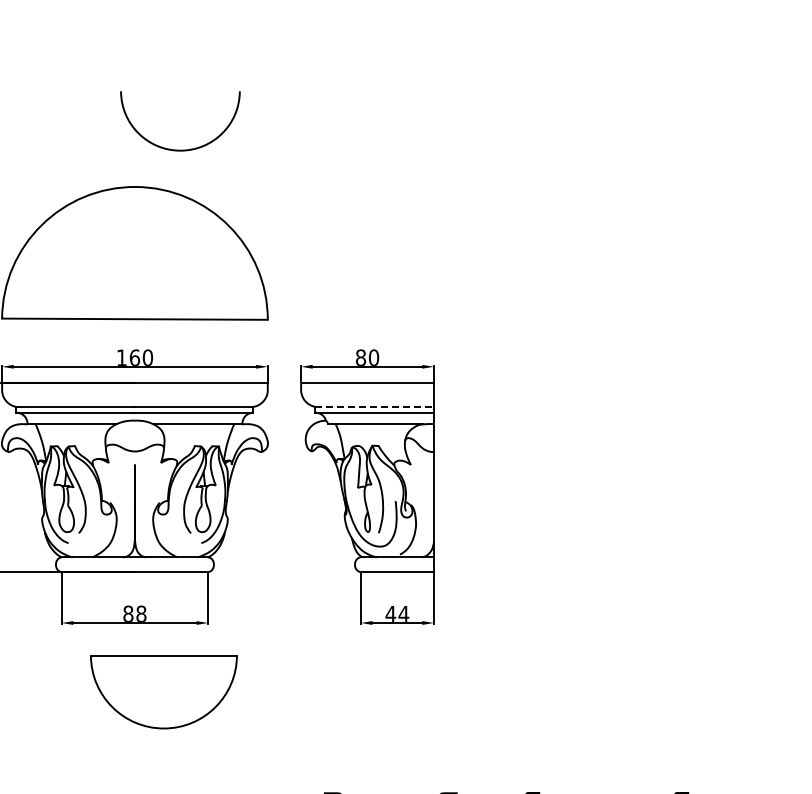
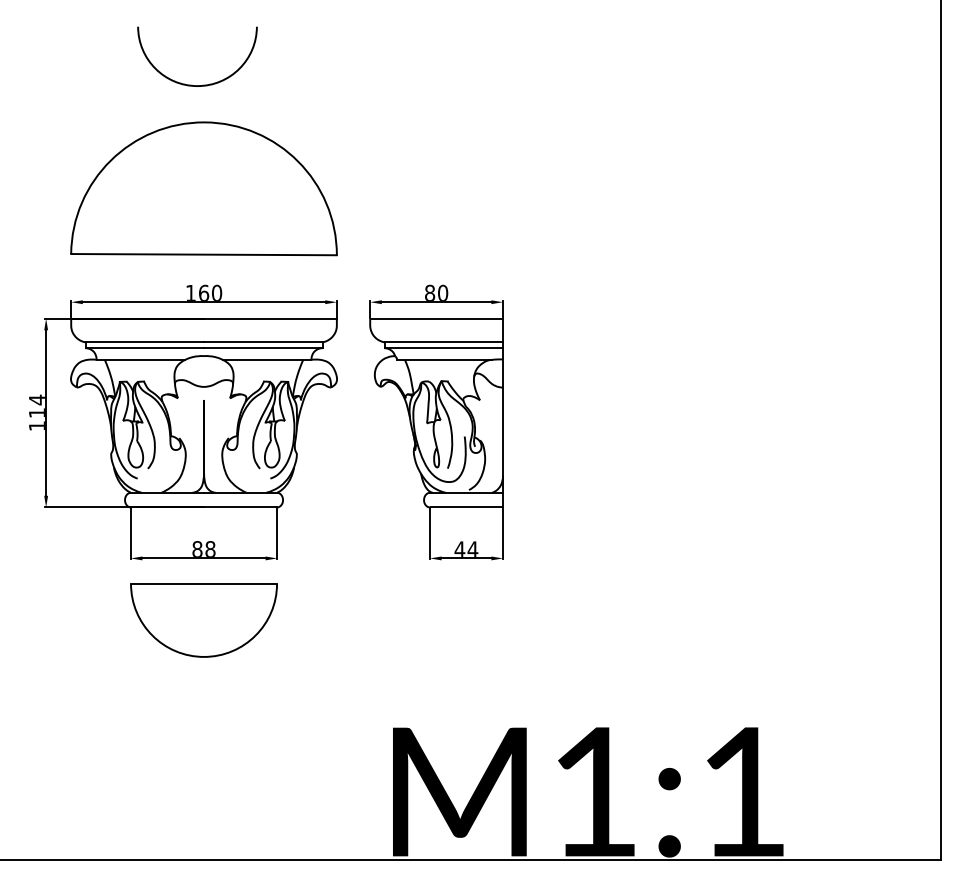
arc: (174, 149) -> (191, 84), moved
line: (375, 407) -> (444, 342), dashed -> solid
part: (163, 692) -> (203, 620), moved

